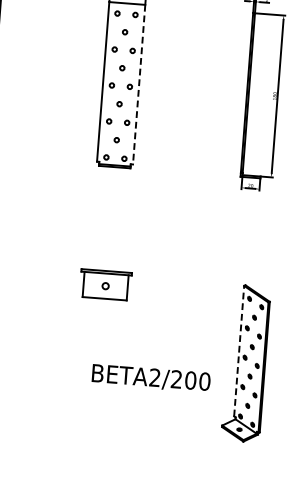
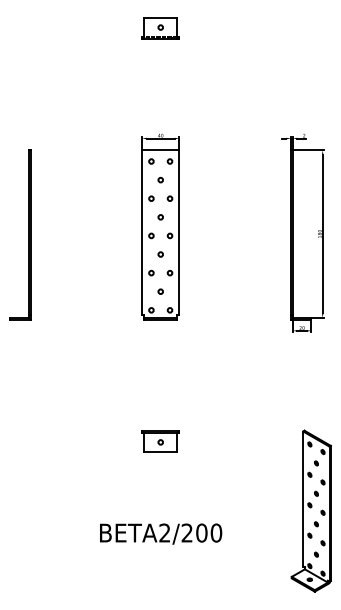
line: (139, 84) -> (179, 232), dashed -> solid
part: (105, 284) -> (160, 441), size x0.71
line: (239, 350) -> (303, 498), dashed -> solid
text: (151, 377) -> (161, 533), moved

